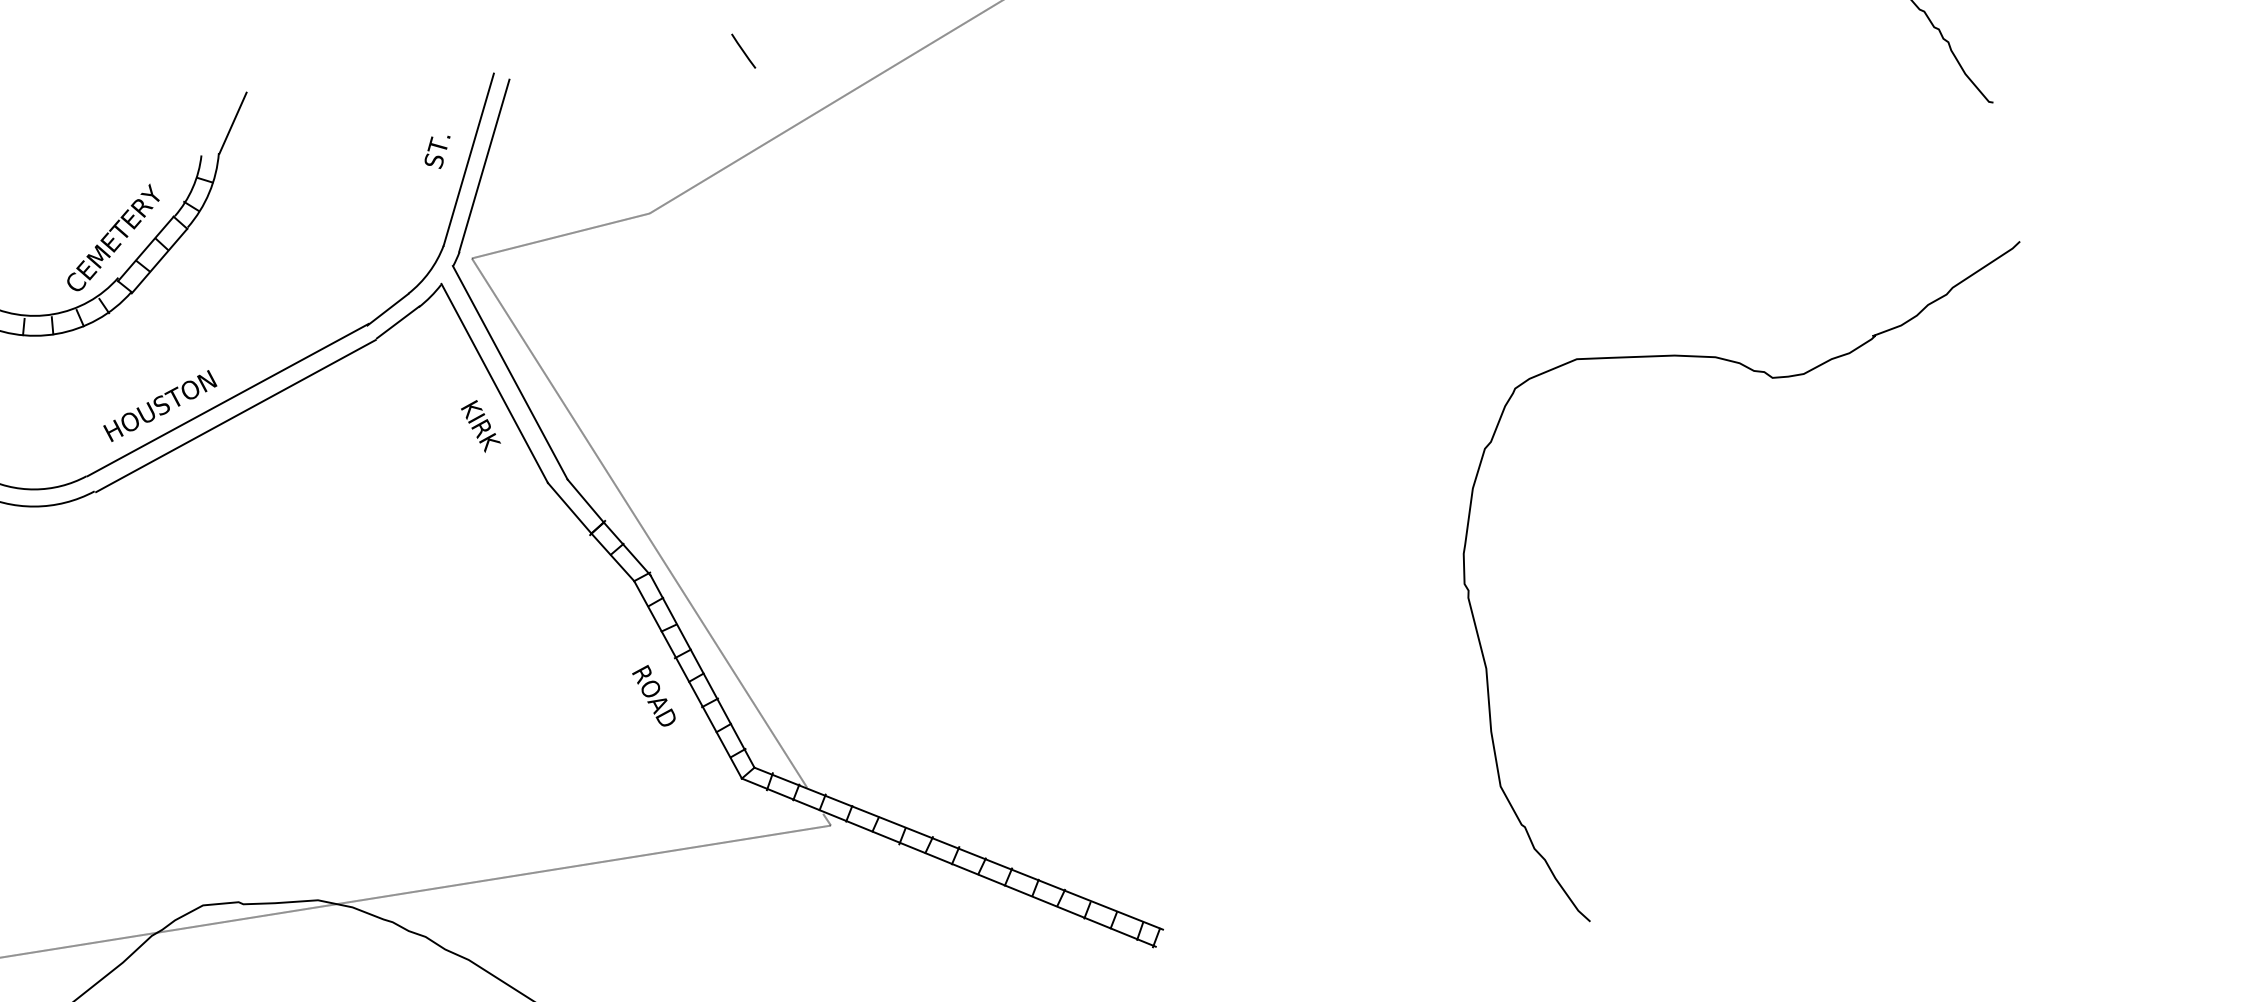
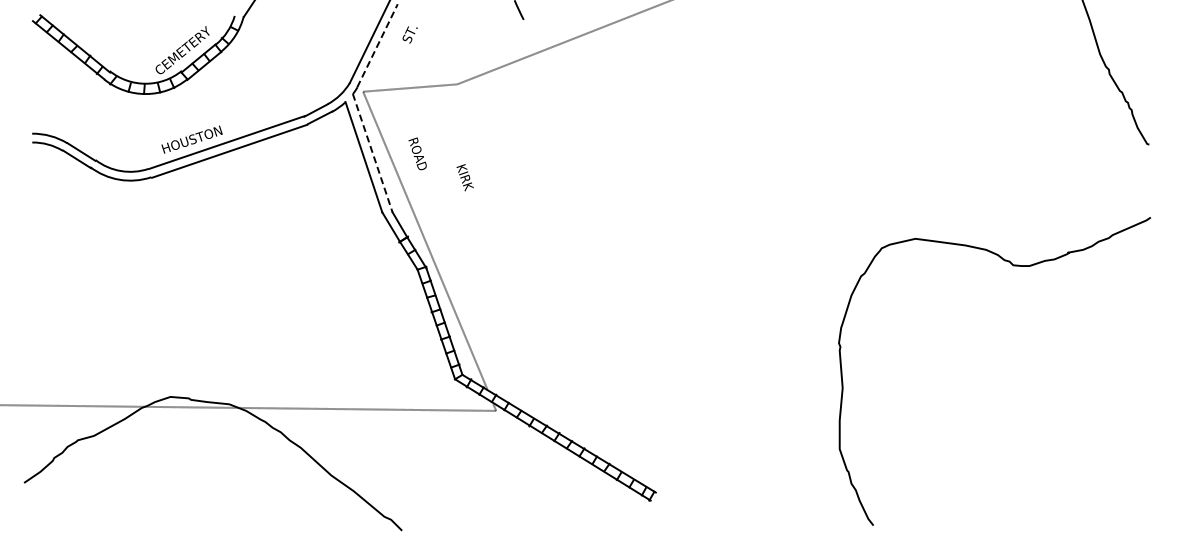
text: (436, 151) -> (409, 34), moved
line: (484, 165) -> (377, 45), solid -> dashed
line: (509, 373) -> (372, 153), solid -> dashed
text: (479, 426) -> (464, 177), moved
text: (653, 695) -> (417, 153), moved

